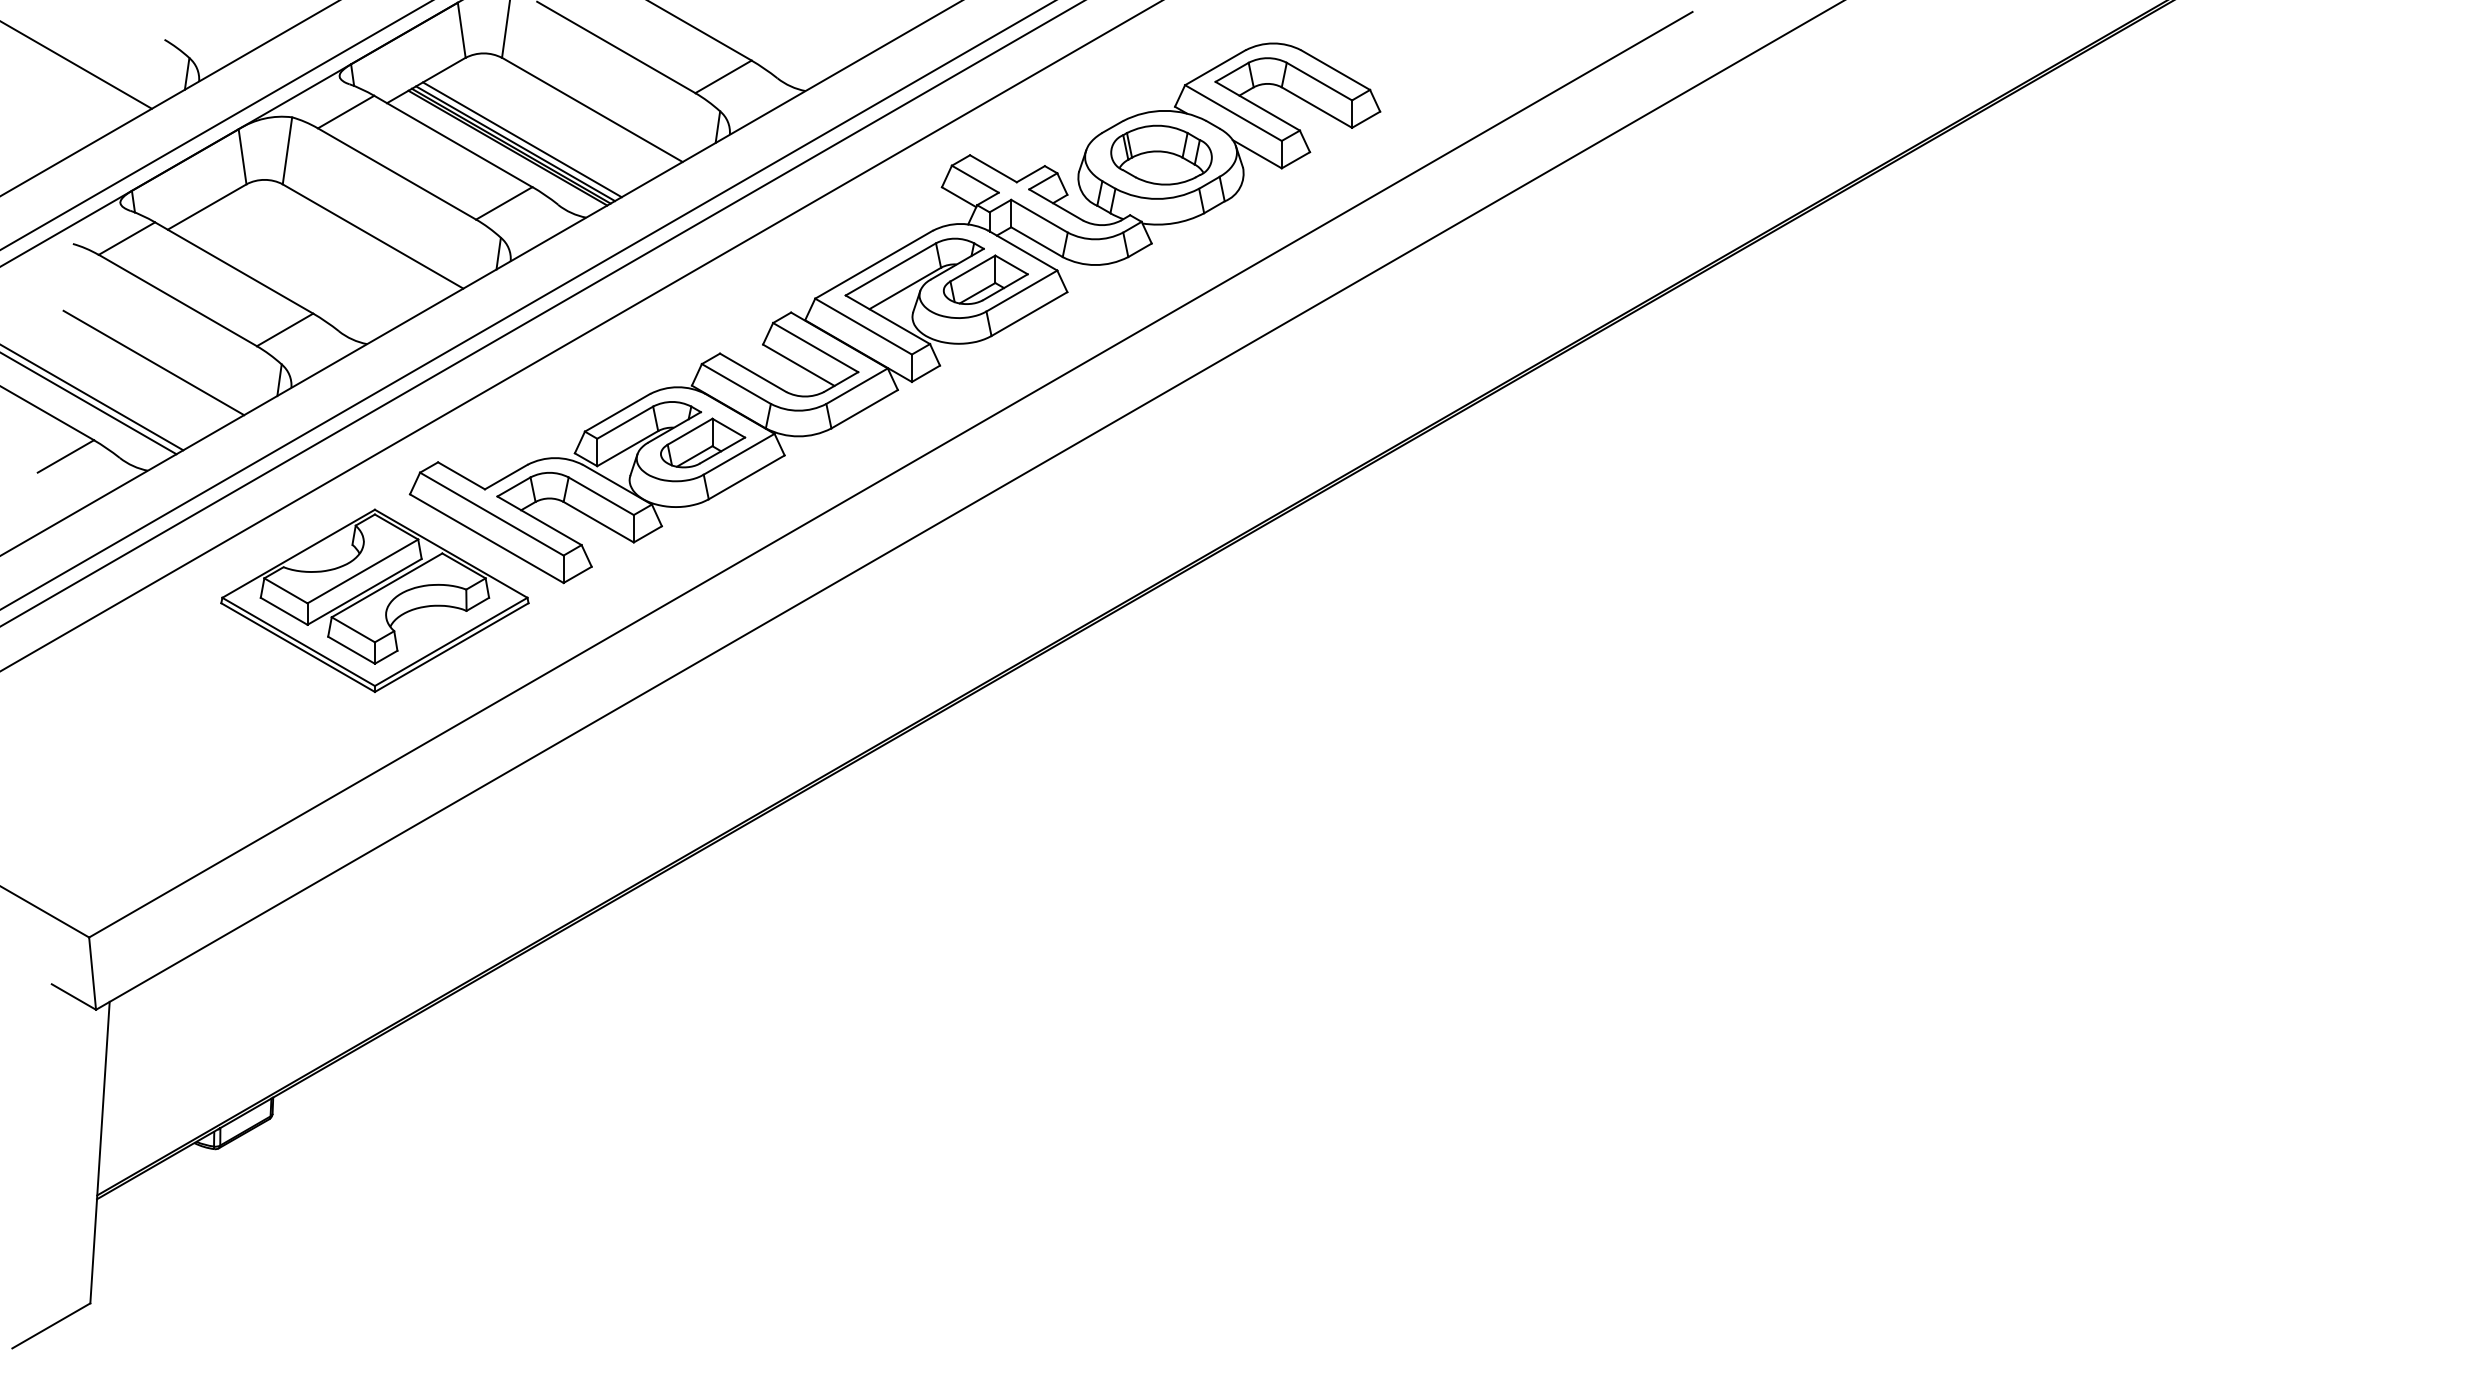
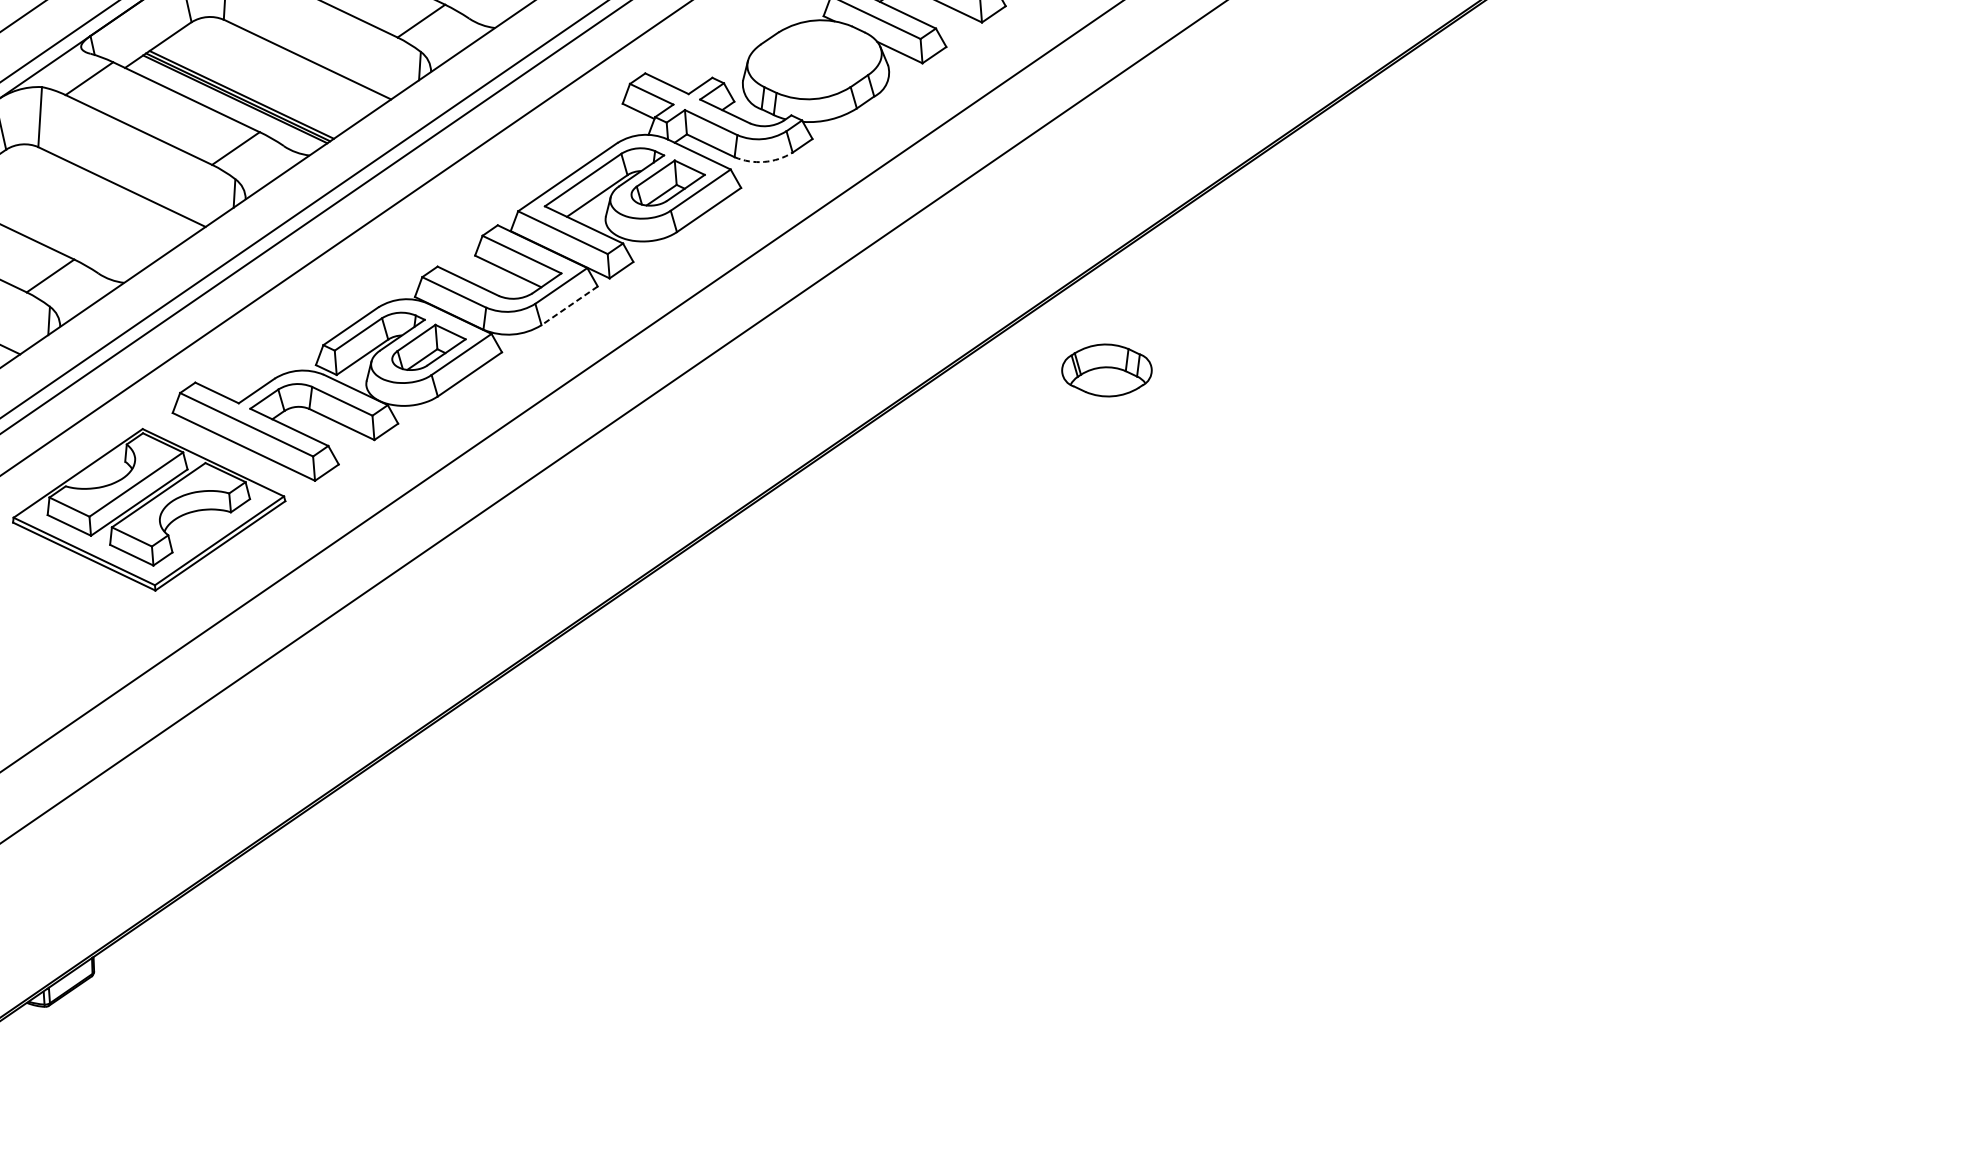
line: (522, 139) -> (247, 90), removed
part: (1161, 154) -> (1106, 369), moved
arc: (1095, 265) -> (764, 162), solid -> dashed
line: (864, 409) -> (569, 306), solid -> dashed

